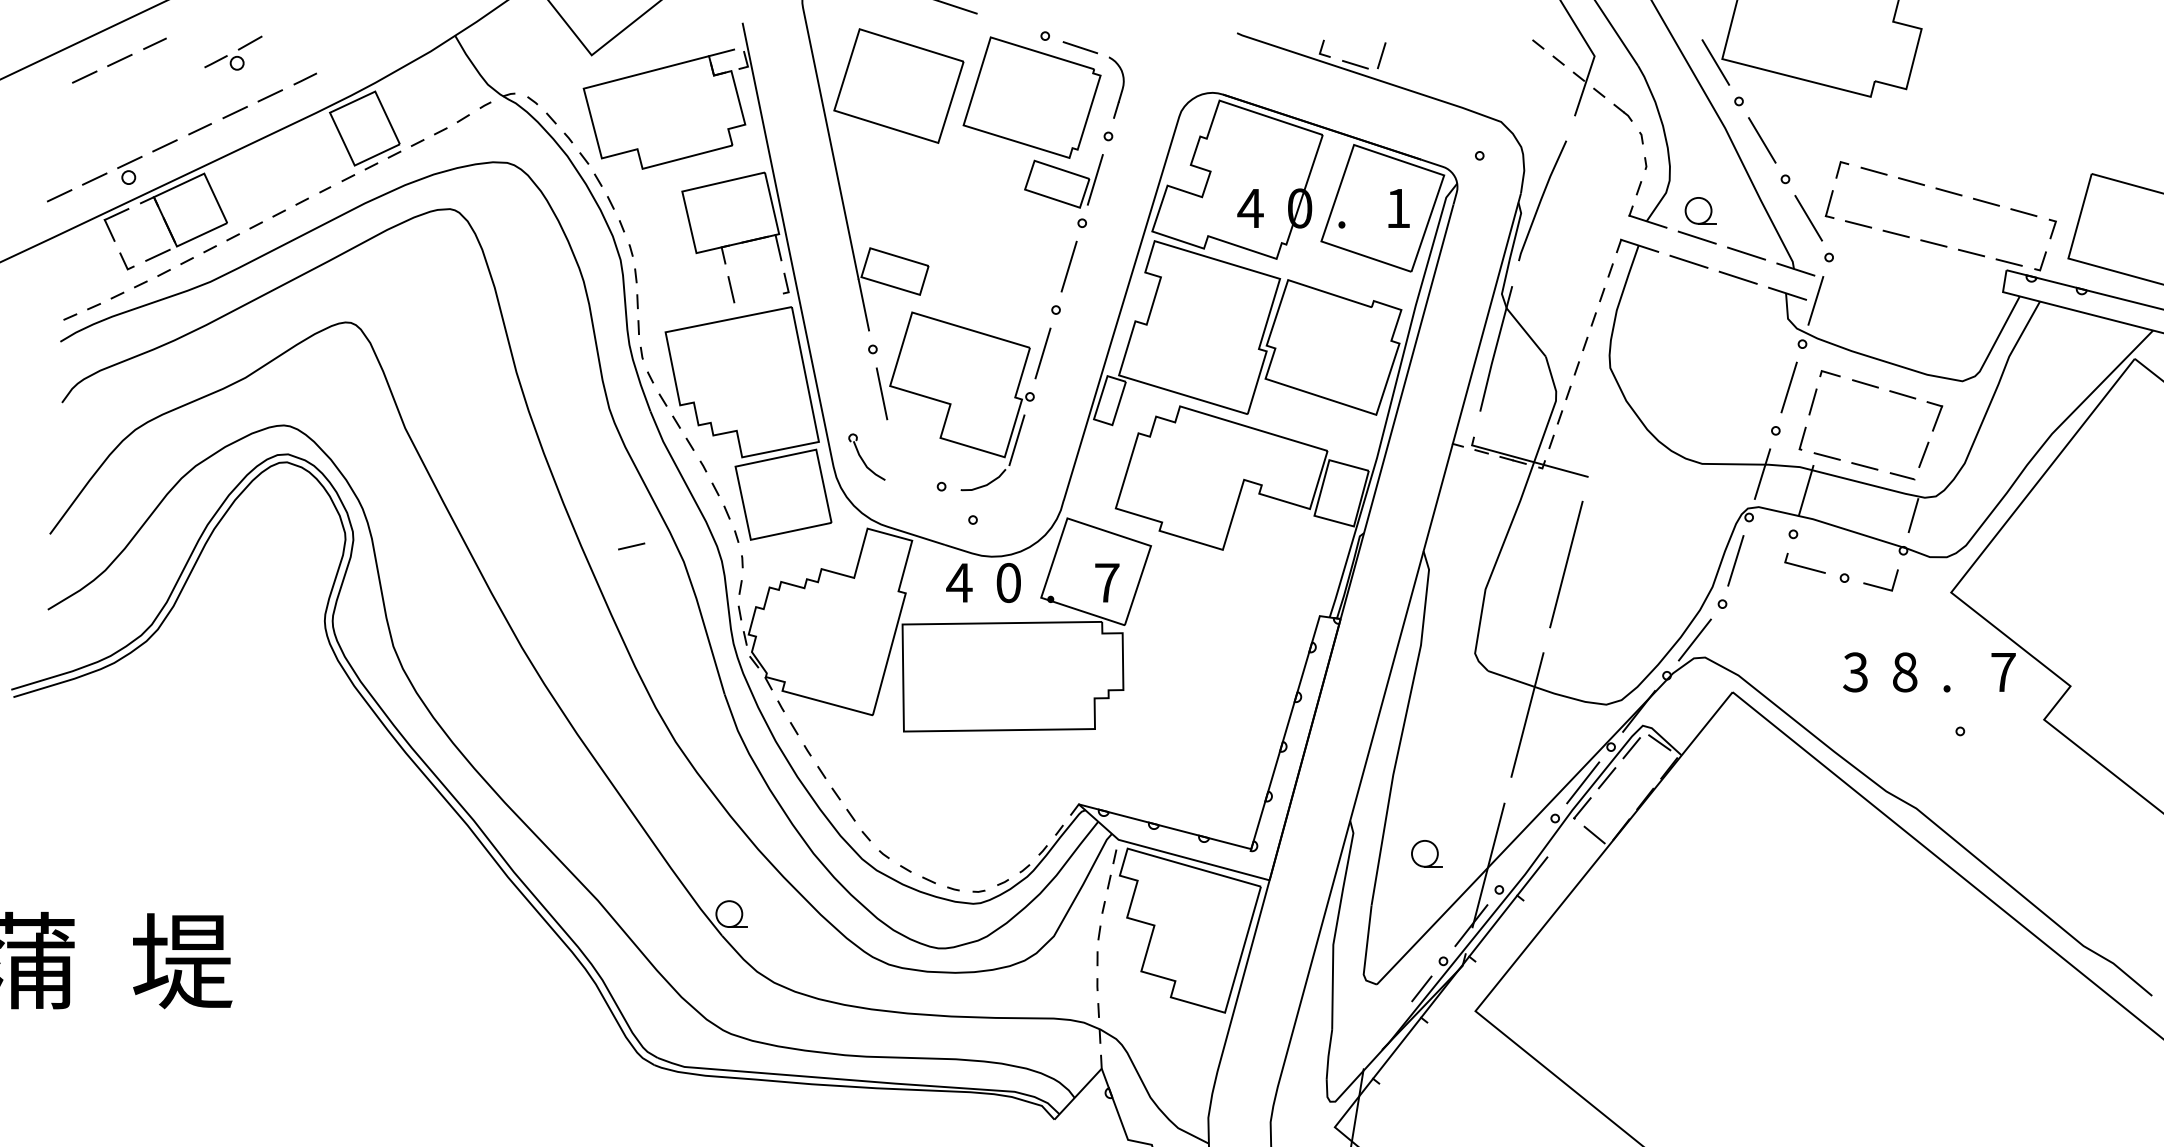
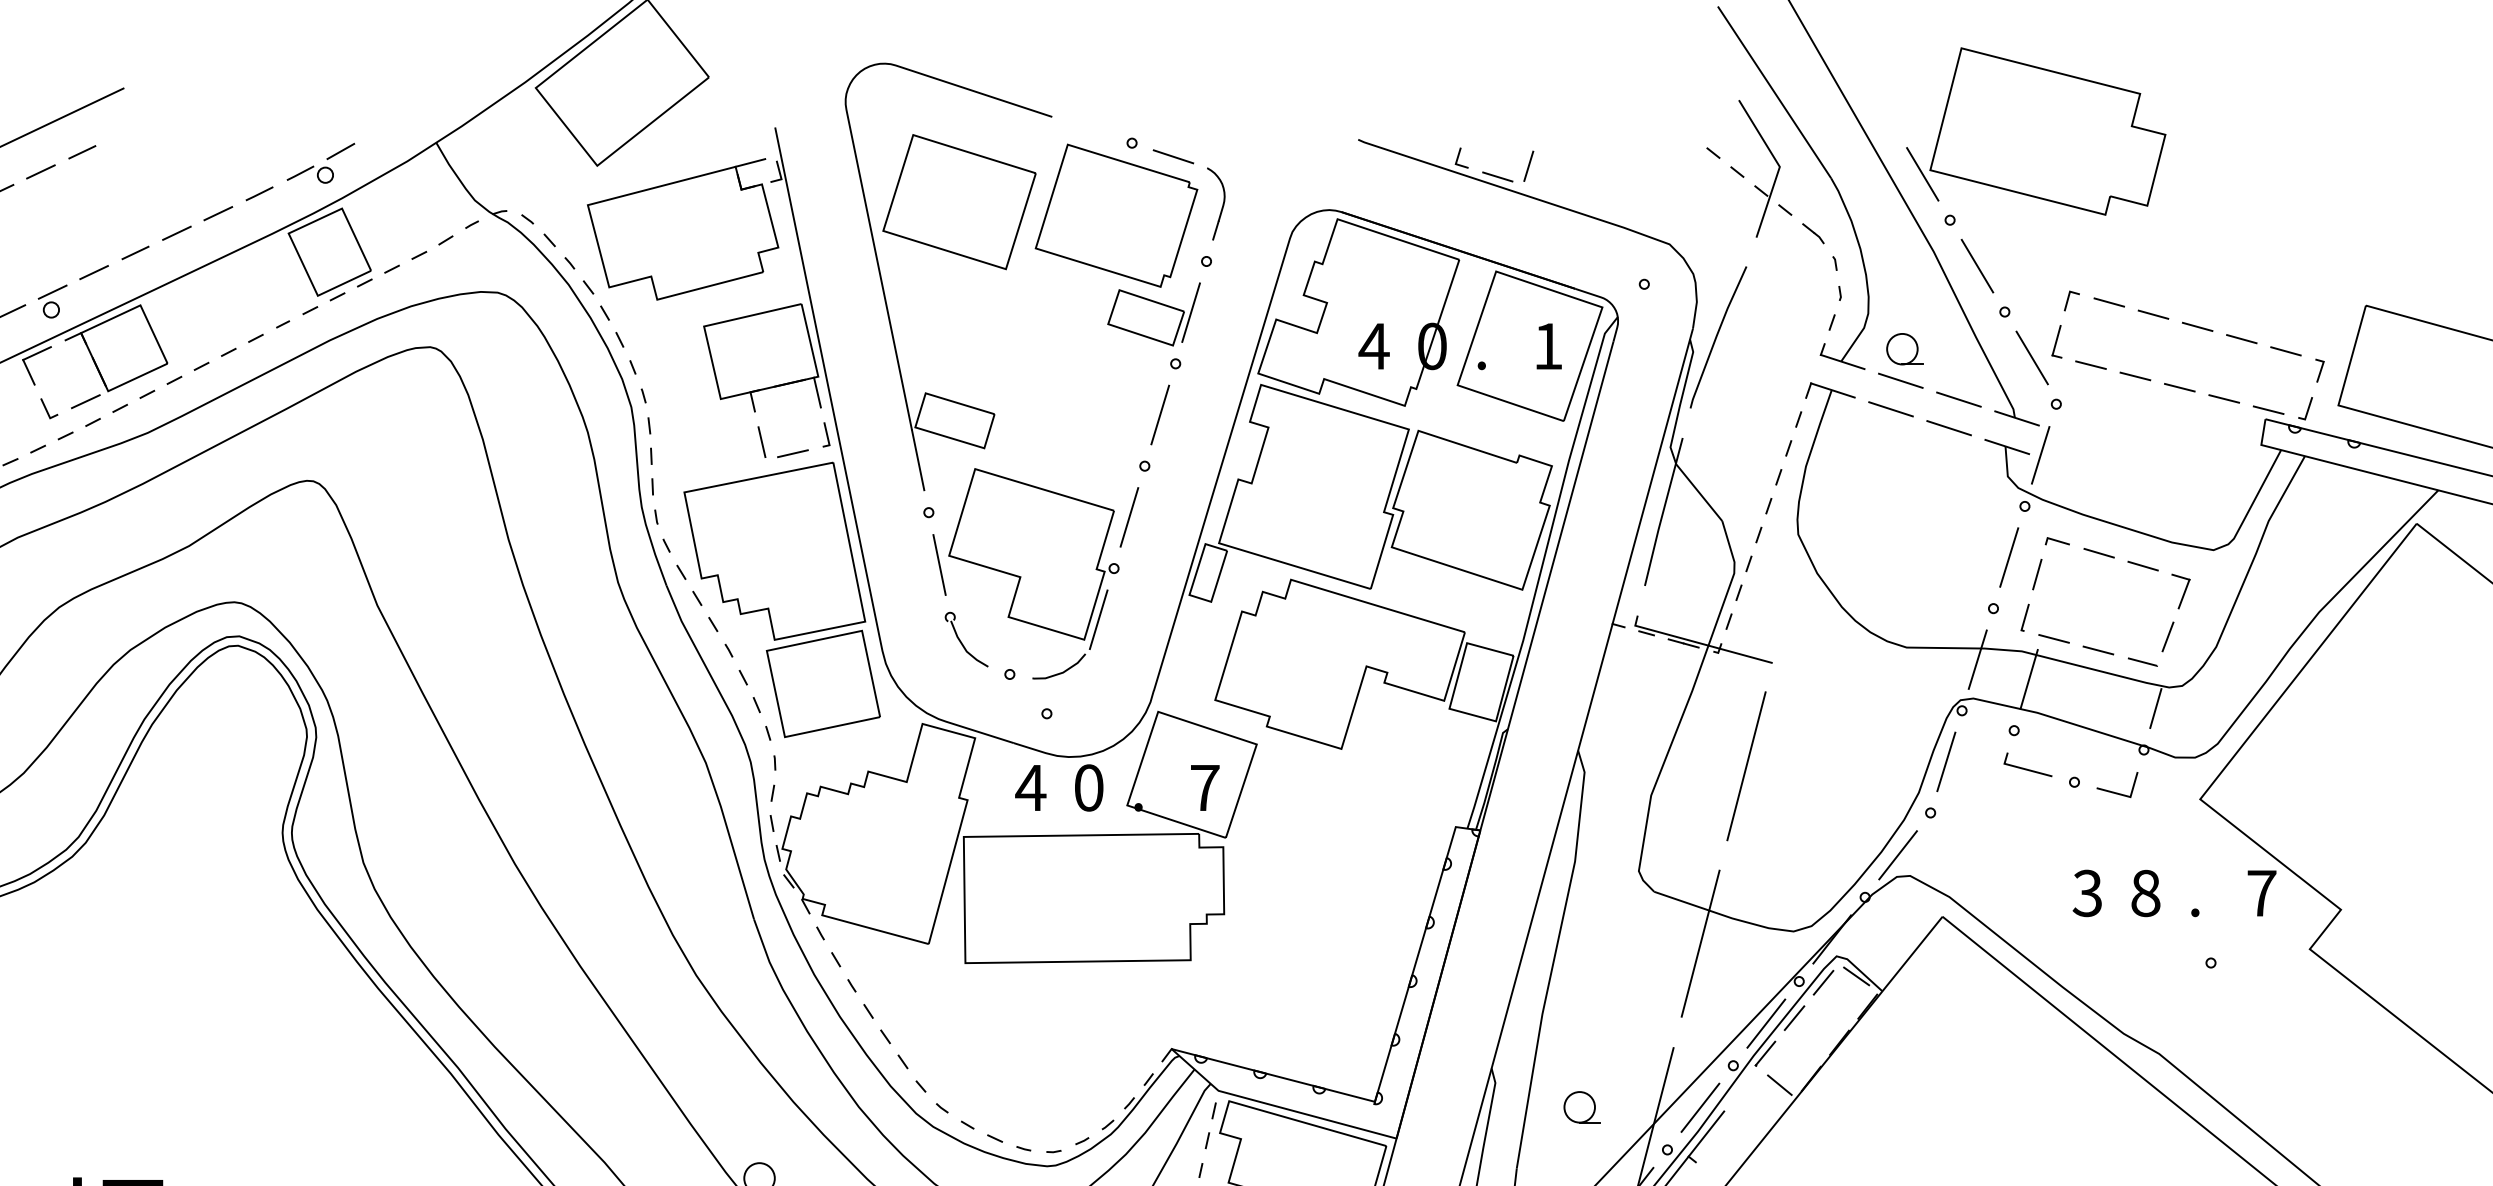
part: (233, 52) -> (321, 162), moved
part: (866, 456) -> (966, 638), moved
line: (631, 546) -> (792, 453), moved
line: (1527, 853) -> (1700, 1106), added

